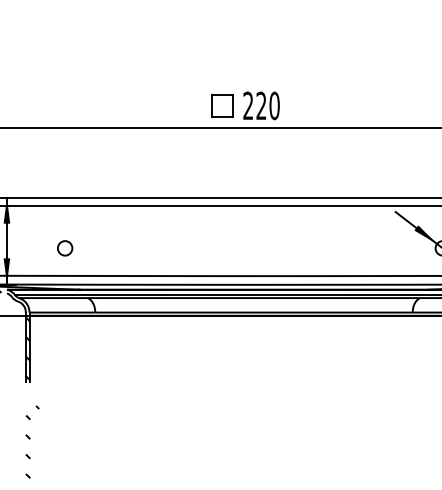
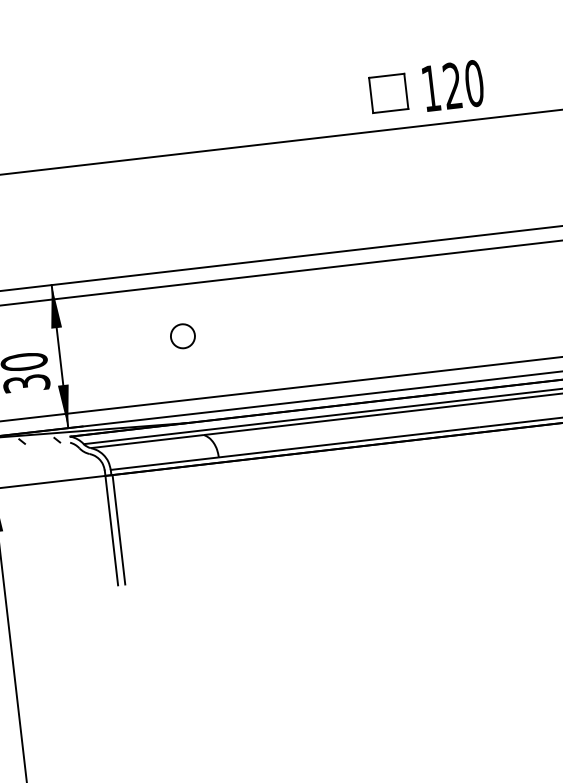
text: (247, 105) -> (429, 88), 220 -> 120
circle: (65, 248) -> (183, 336), moved
hatch: (32, 397) -> (131, 609), removed

